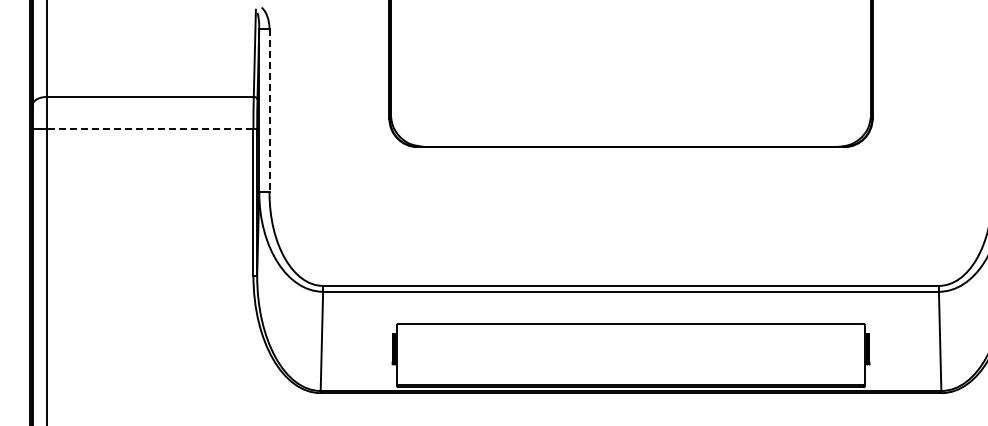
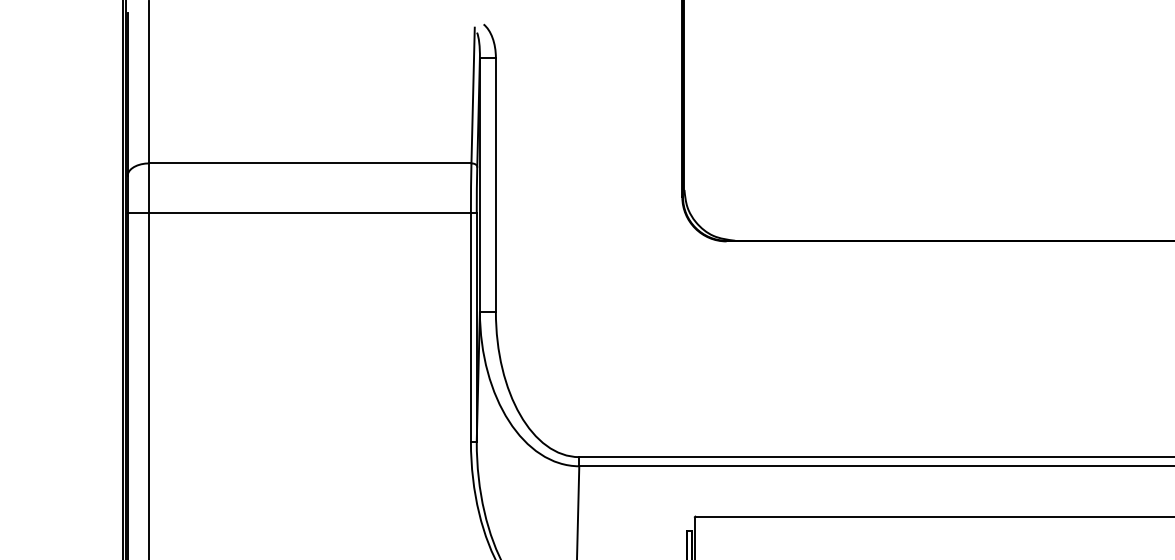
line: (269, 110) -> (495, 184), dashed -> solid
line: (149, 129) -> (309, 213), dashed -> solid

